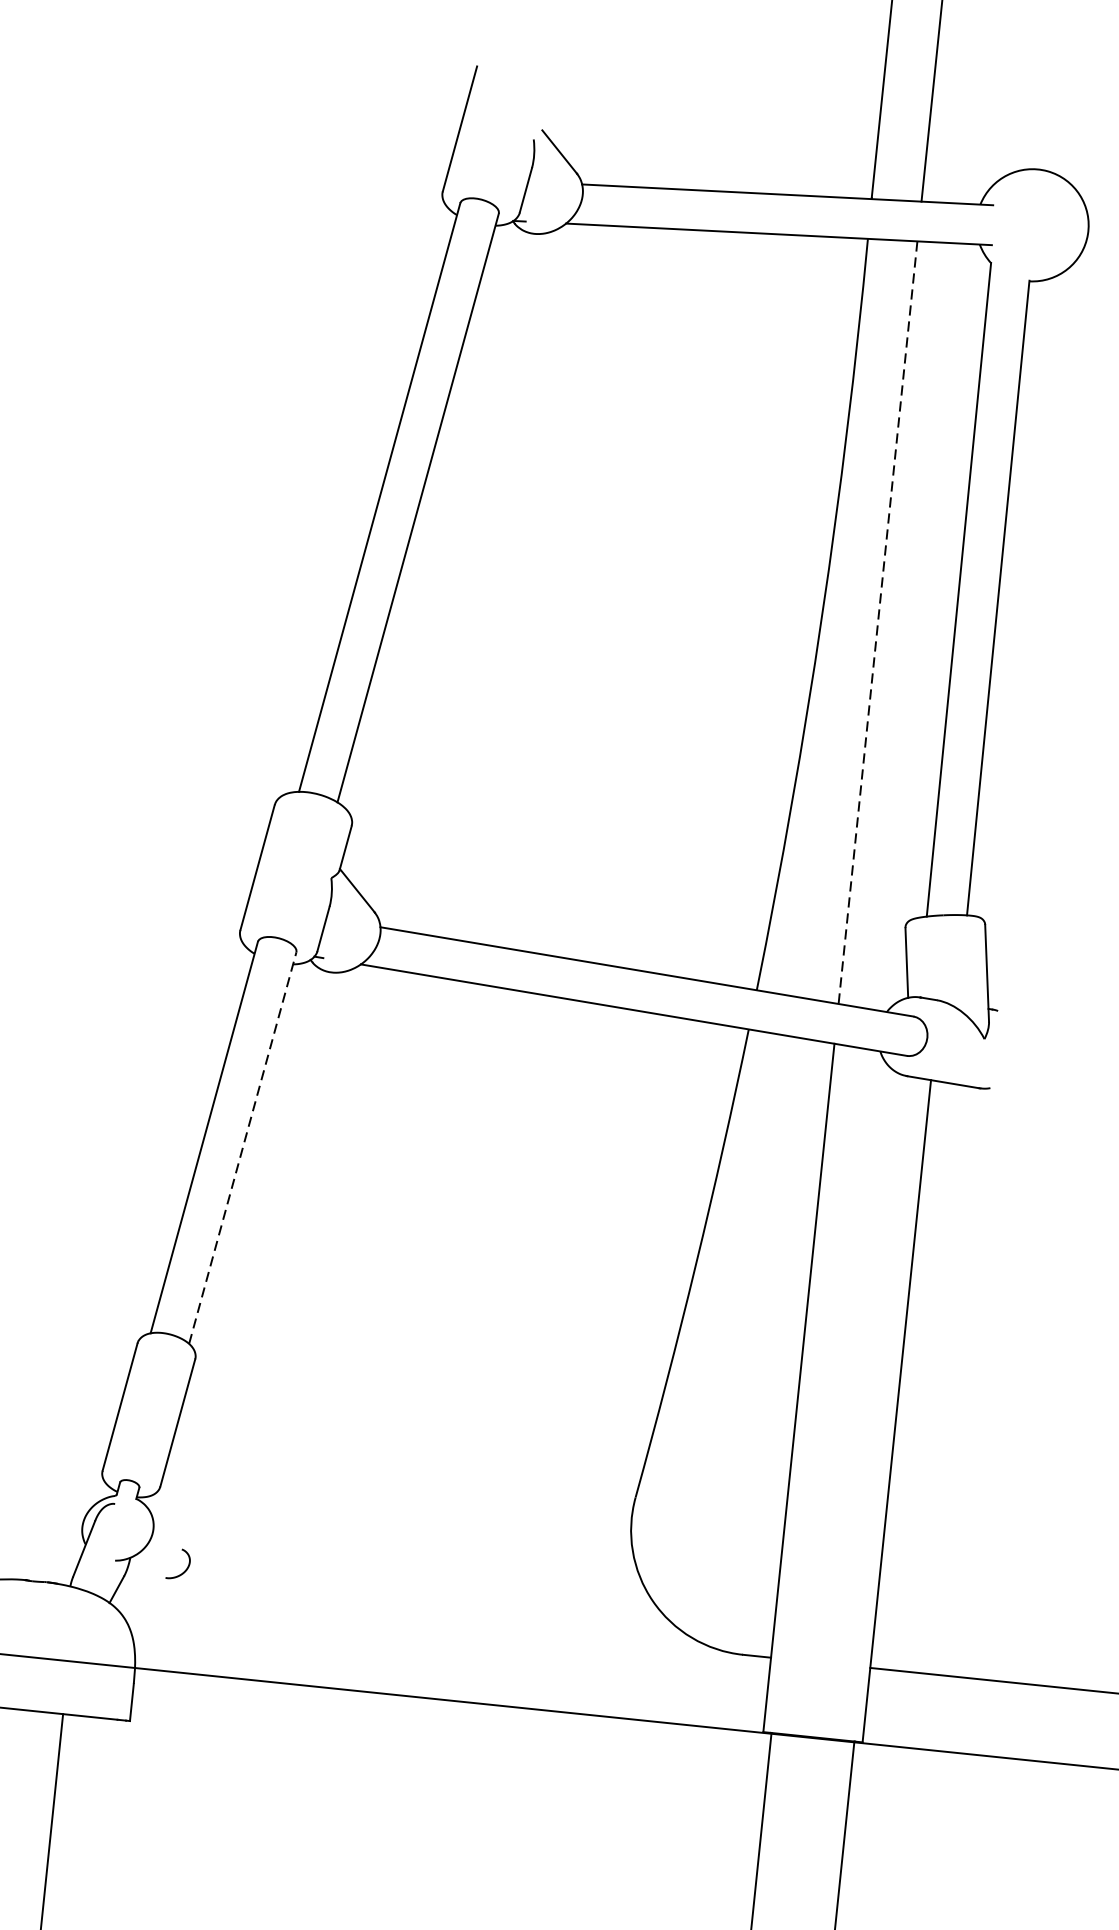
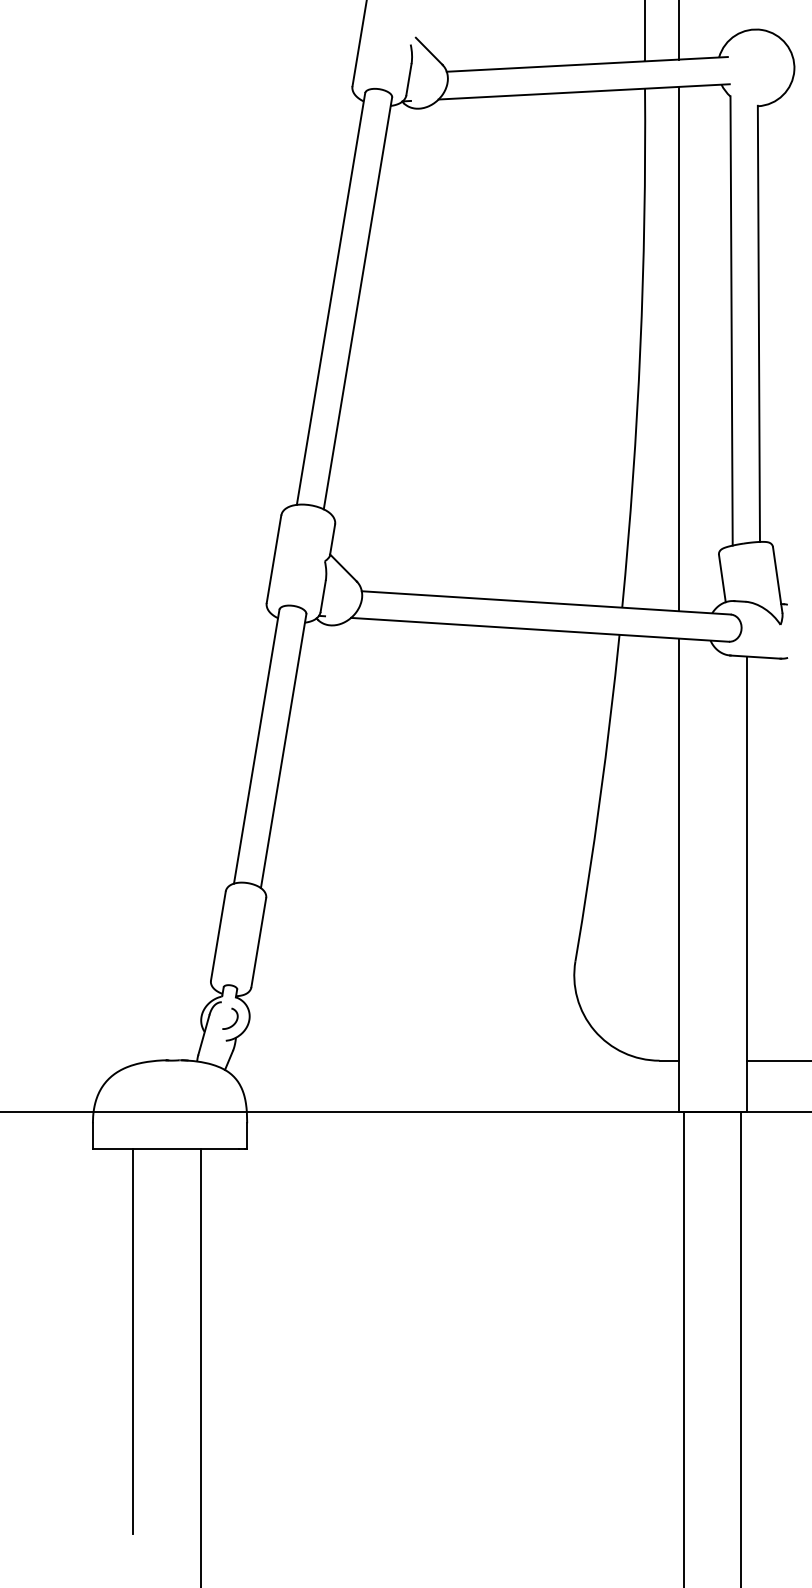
line: (877, 623) -> (678, 349), dashed -> solid
line: (242, 1148) -> (283, 751), dashed -> solid
curve: (185, 1567) -> (235, 1020), moved

